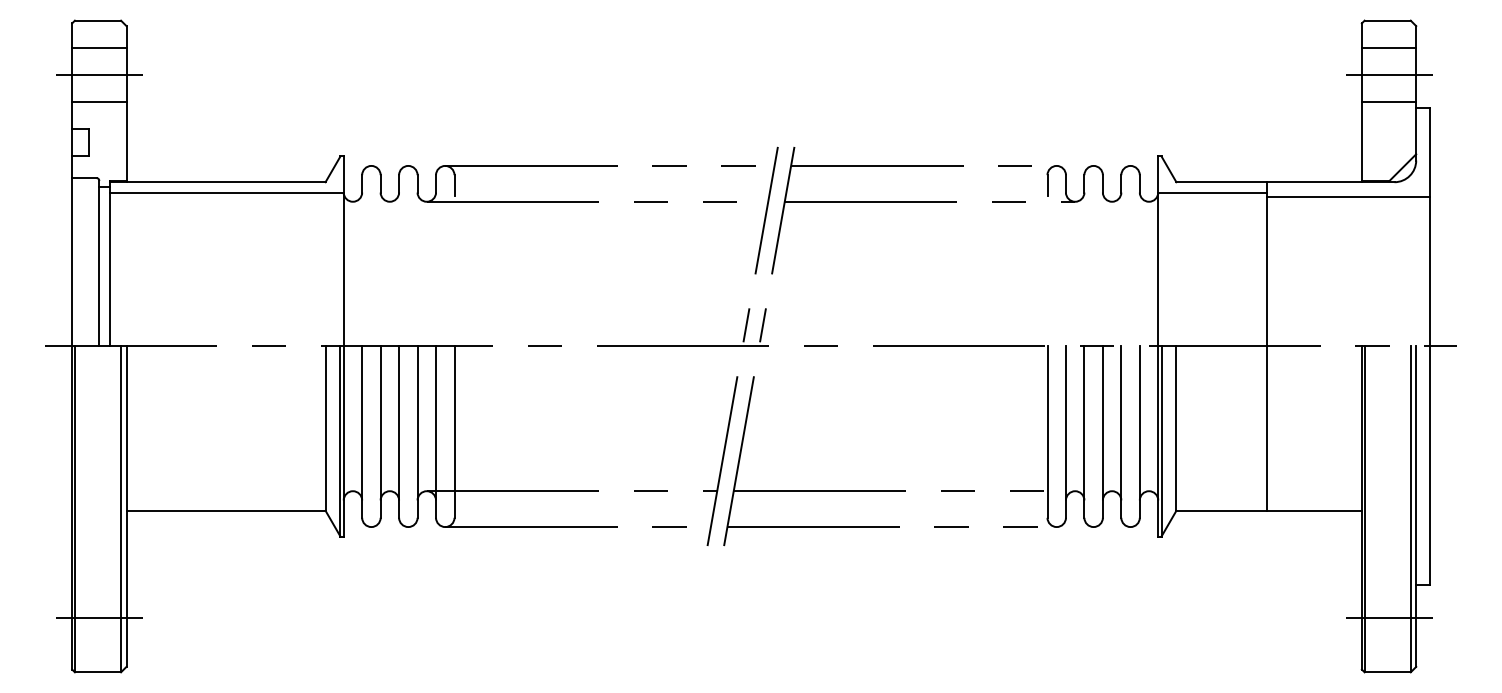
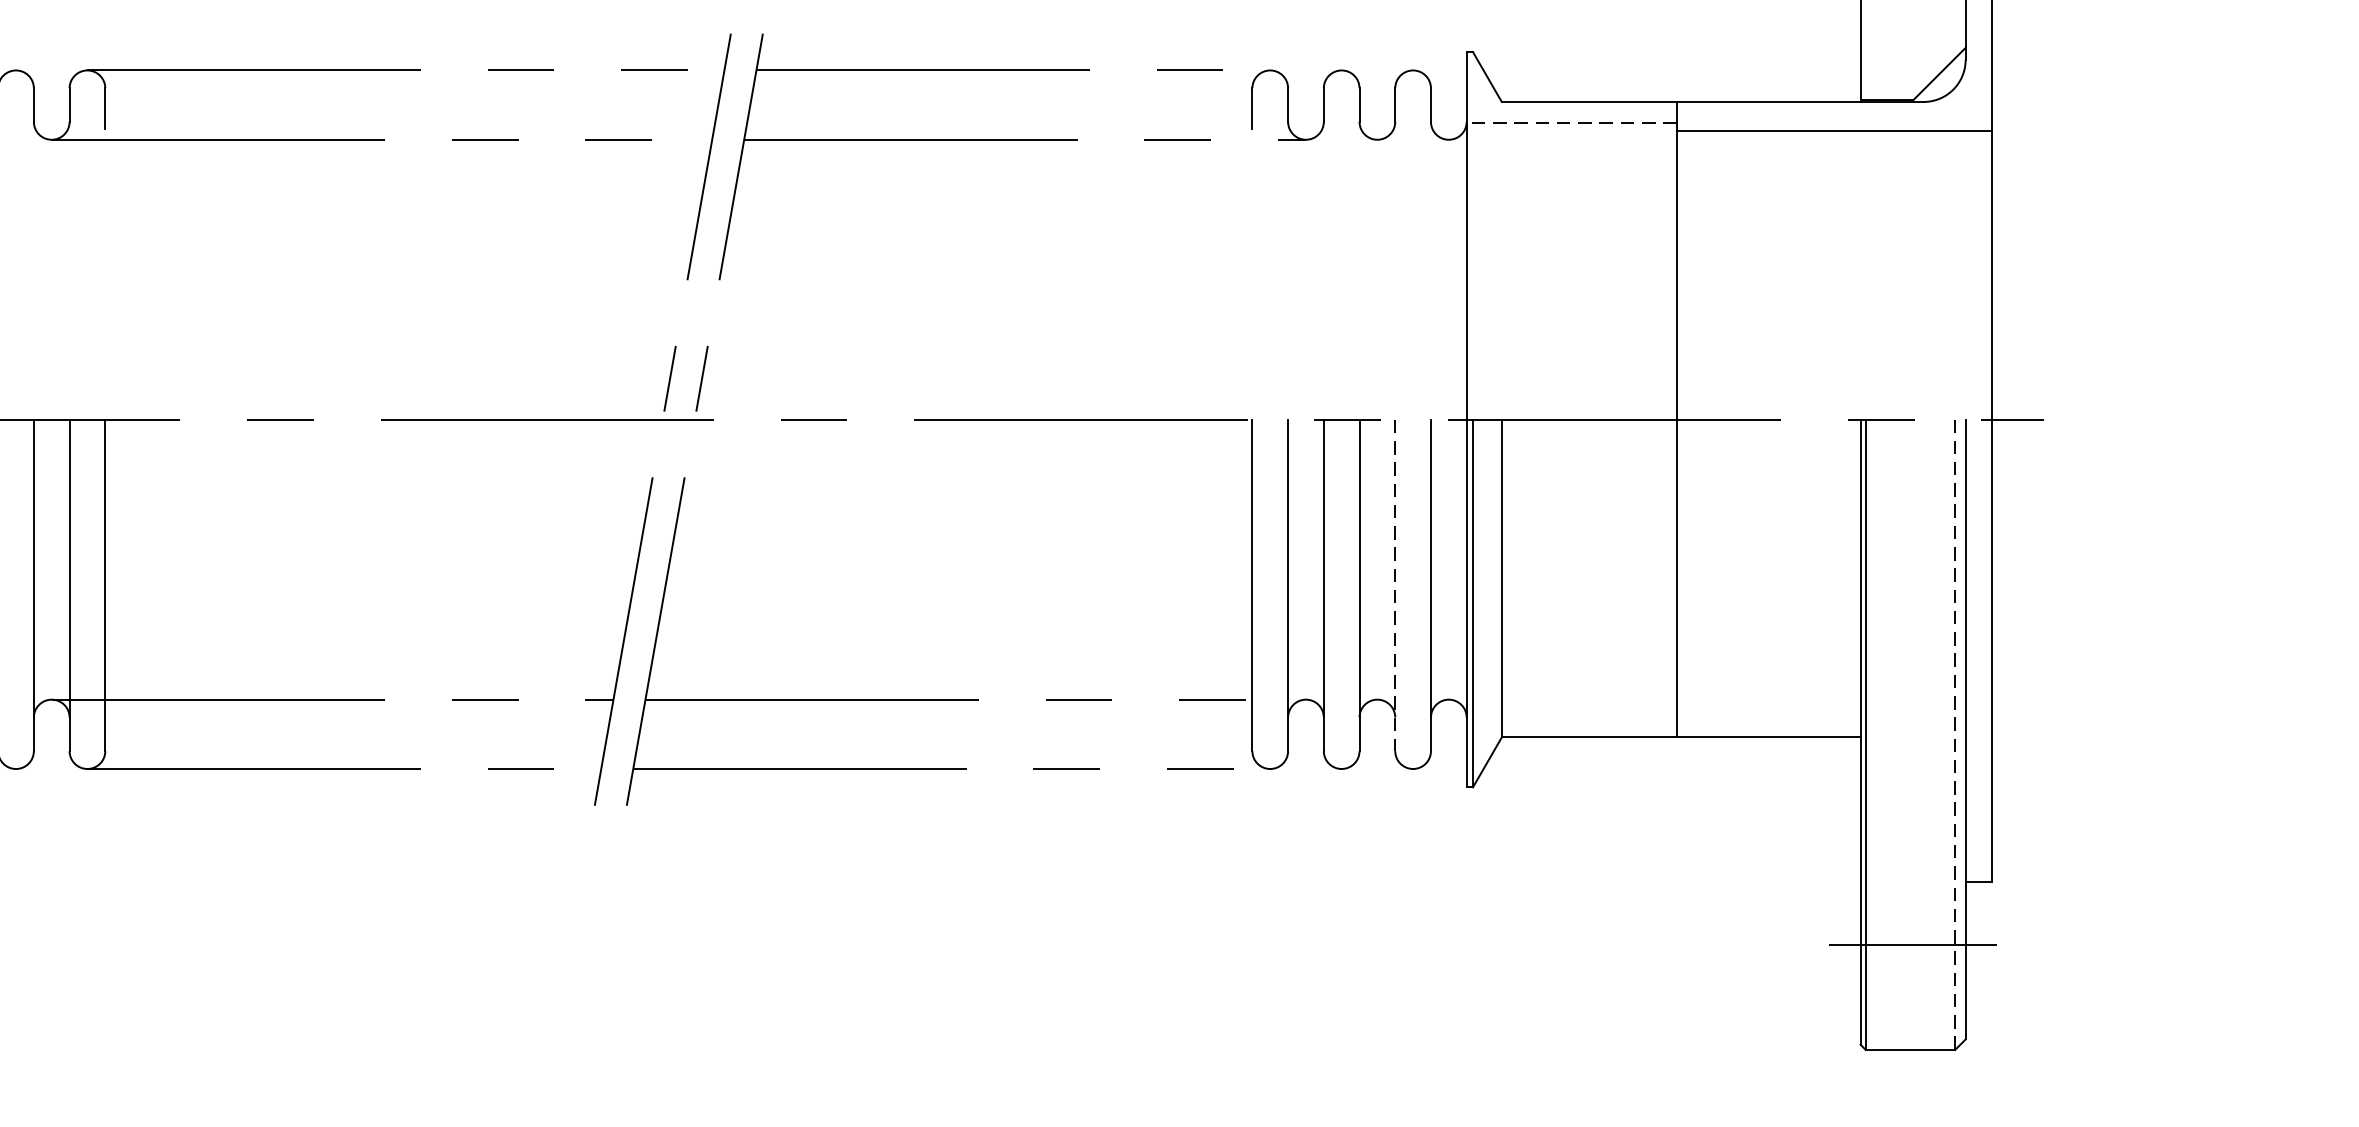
line: (1212, 193) -> (1571, 123), solid -> dashed
line: (1121, 432) -> (1395, 586), solid -> dashed
line: (1410, 509) -> (1954, 735), solid -> dashed

